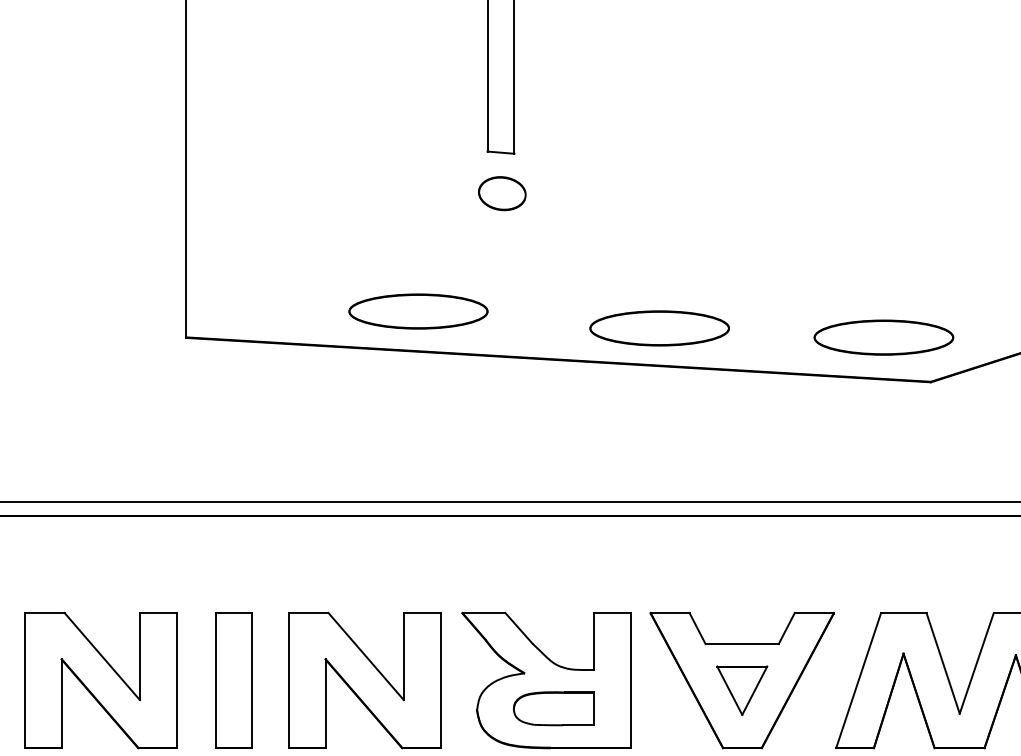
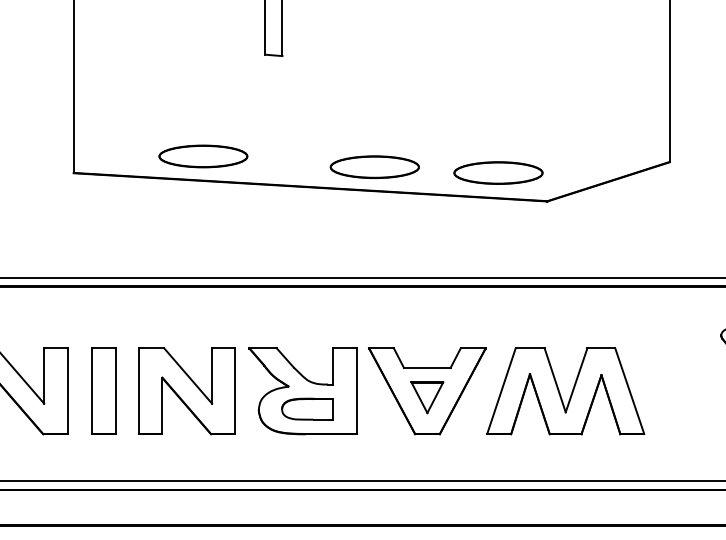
part: (501, 193) -> (274, 81), removed
part: (418, 311) -> (203, 156), moved
part: (883, 336) -> (498, 172), moved

